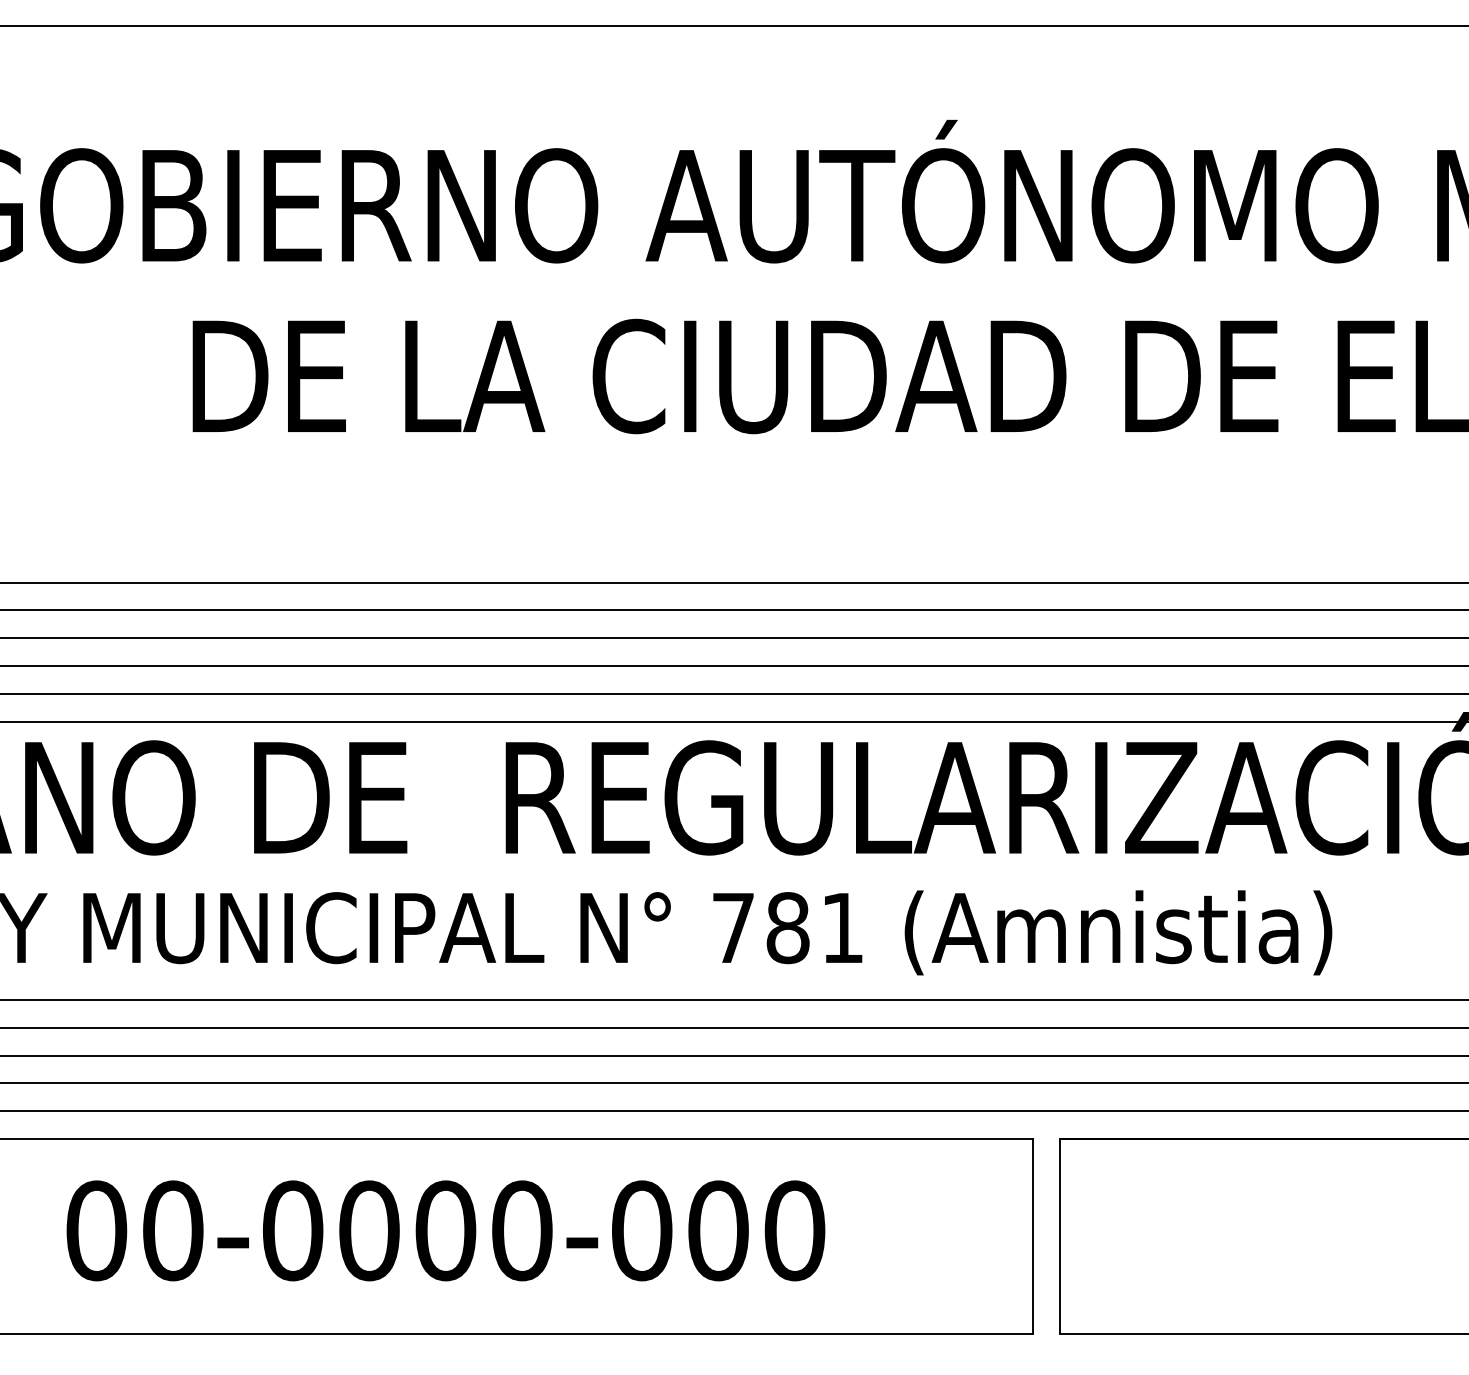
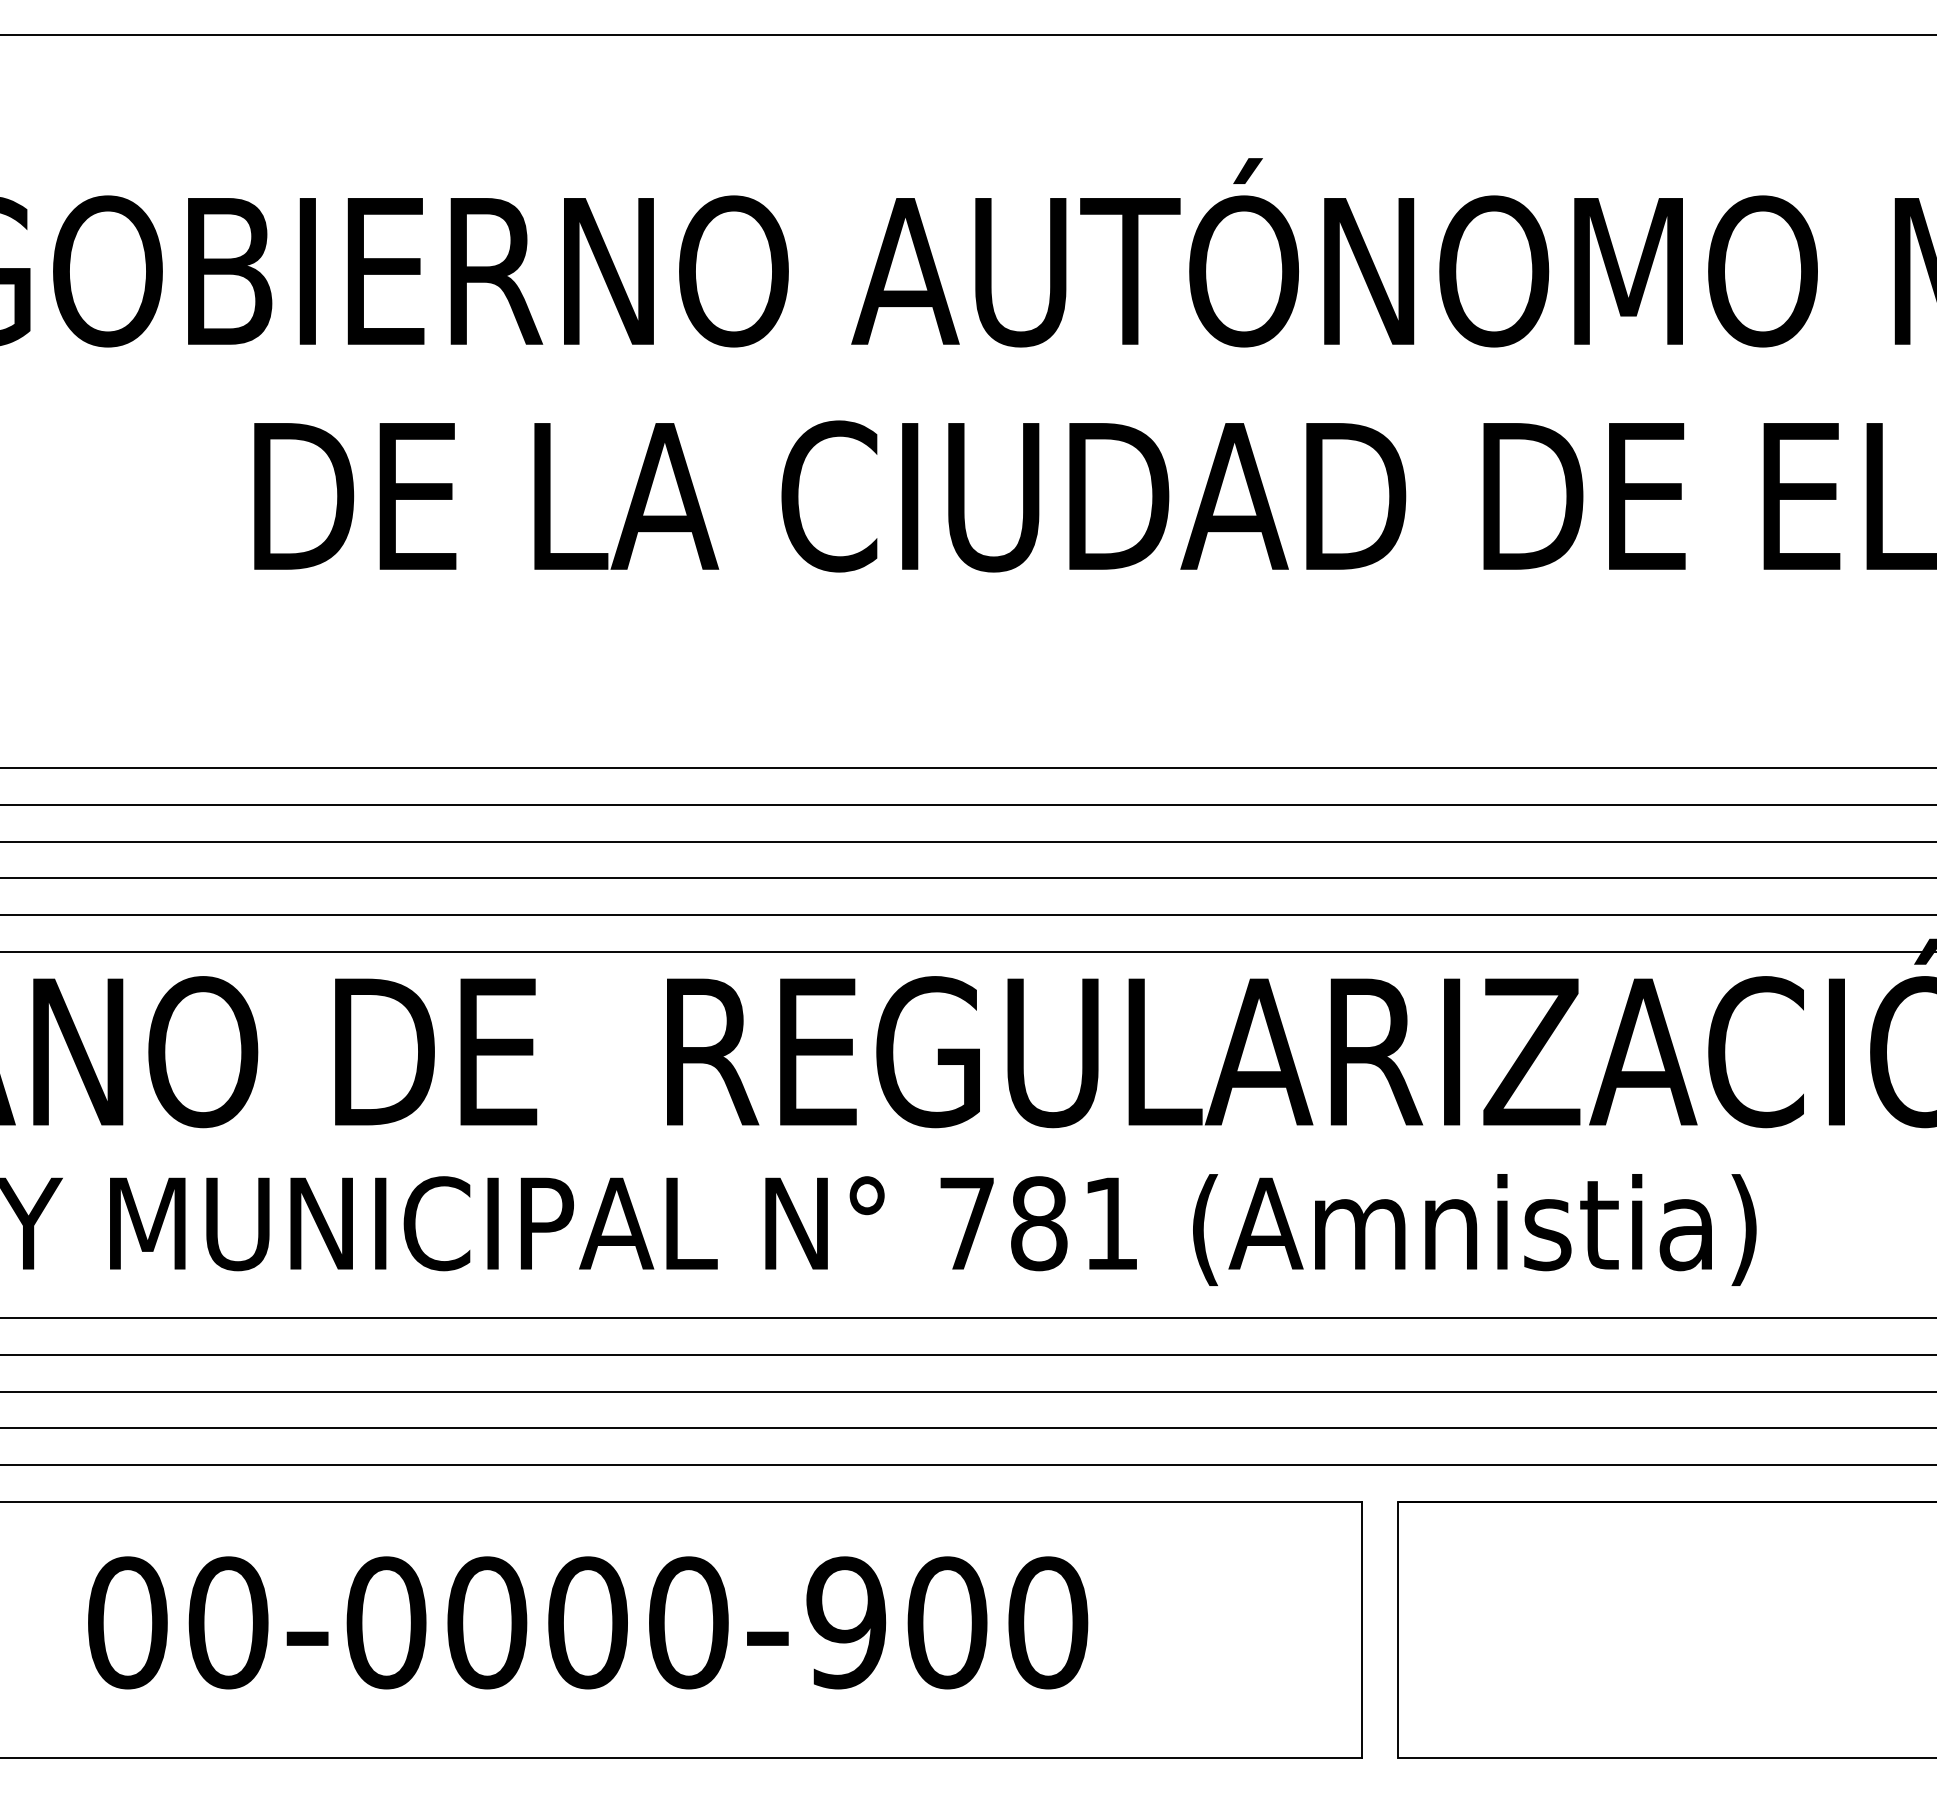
text: (641, 1230) -> (846, 1622), 00-0000-000 -> 00-0000-900

